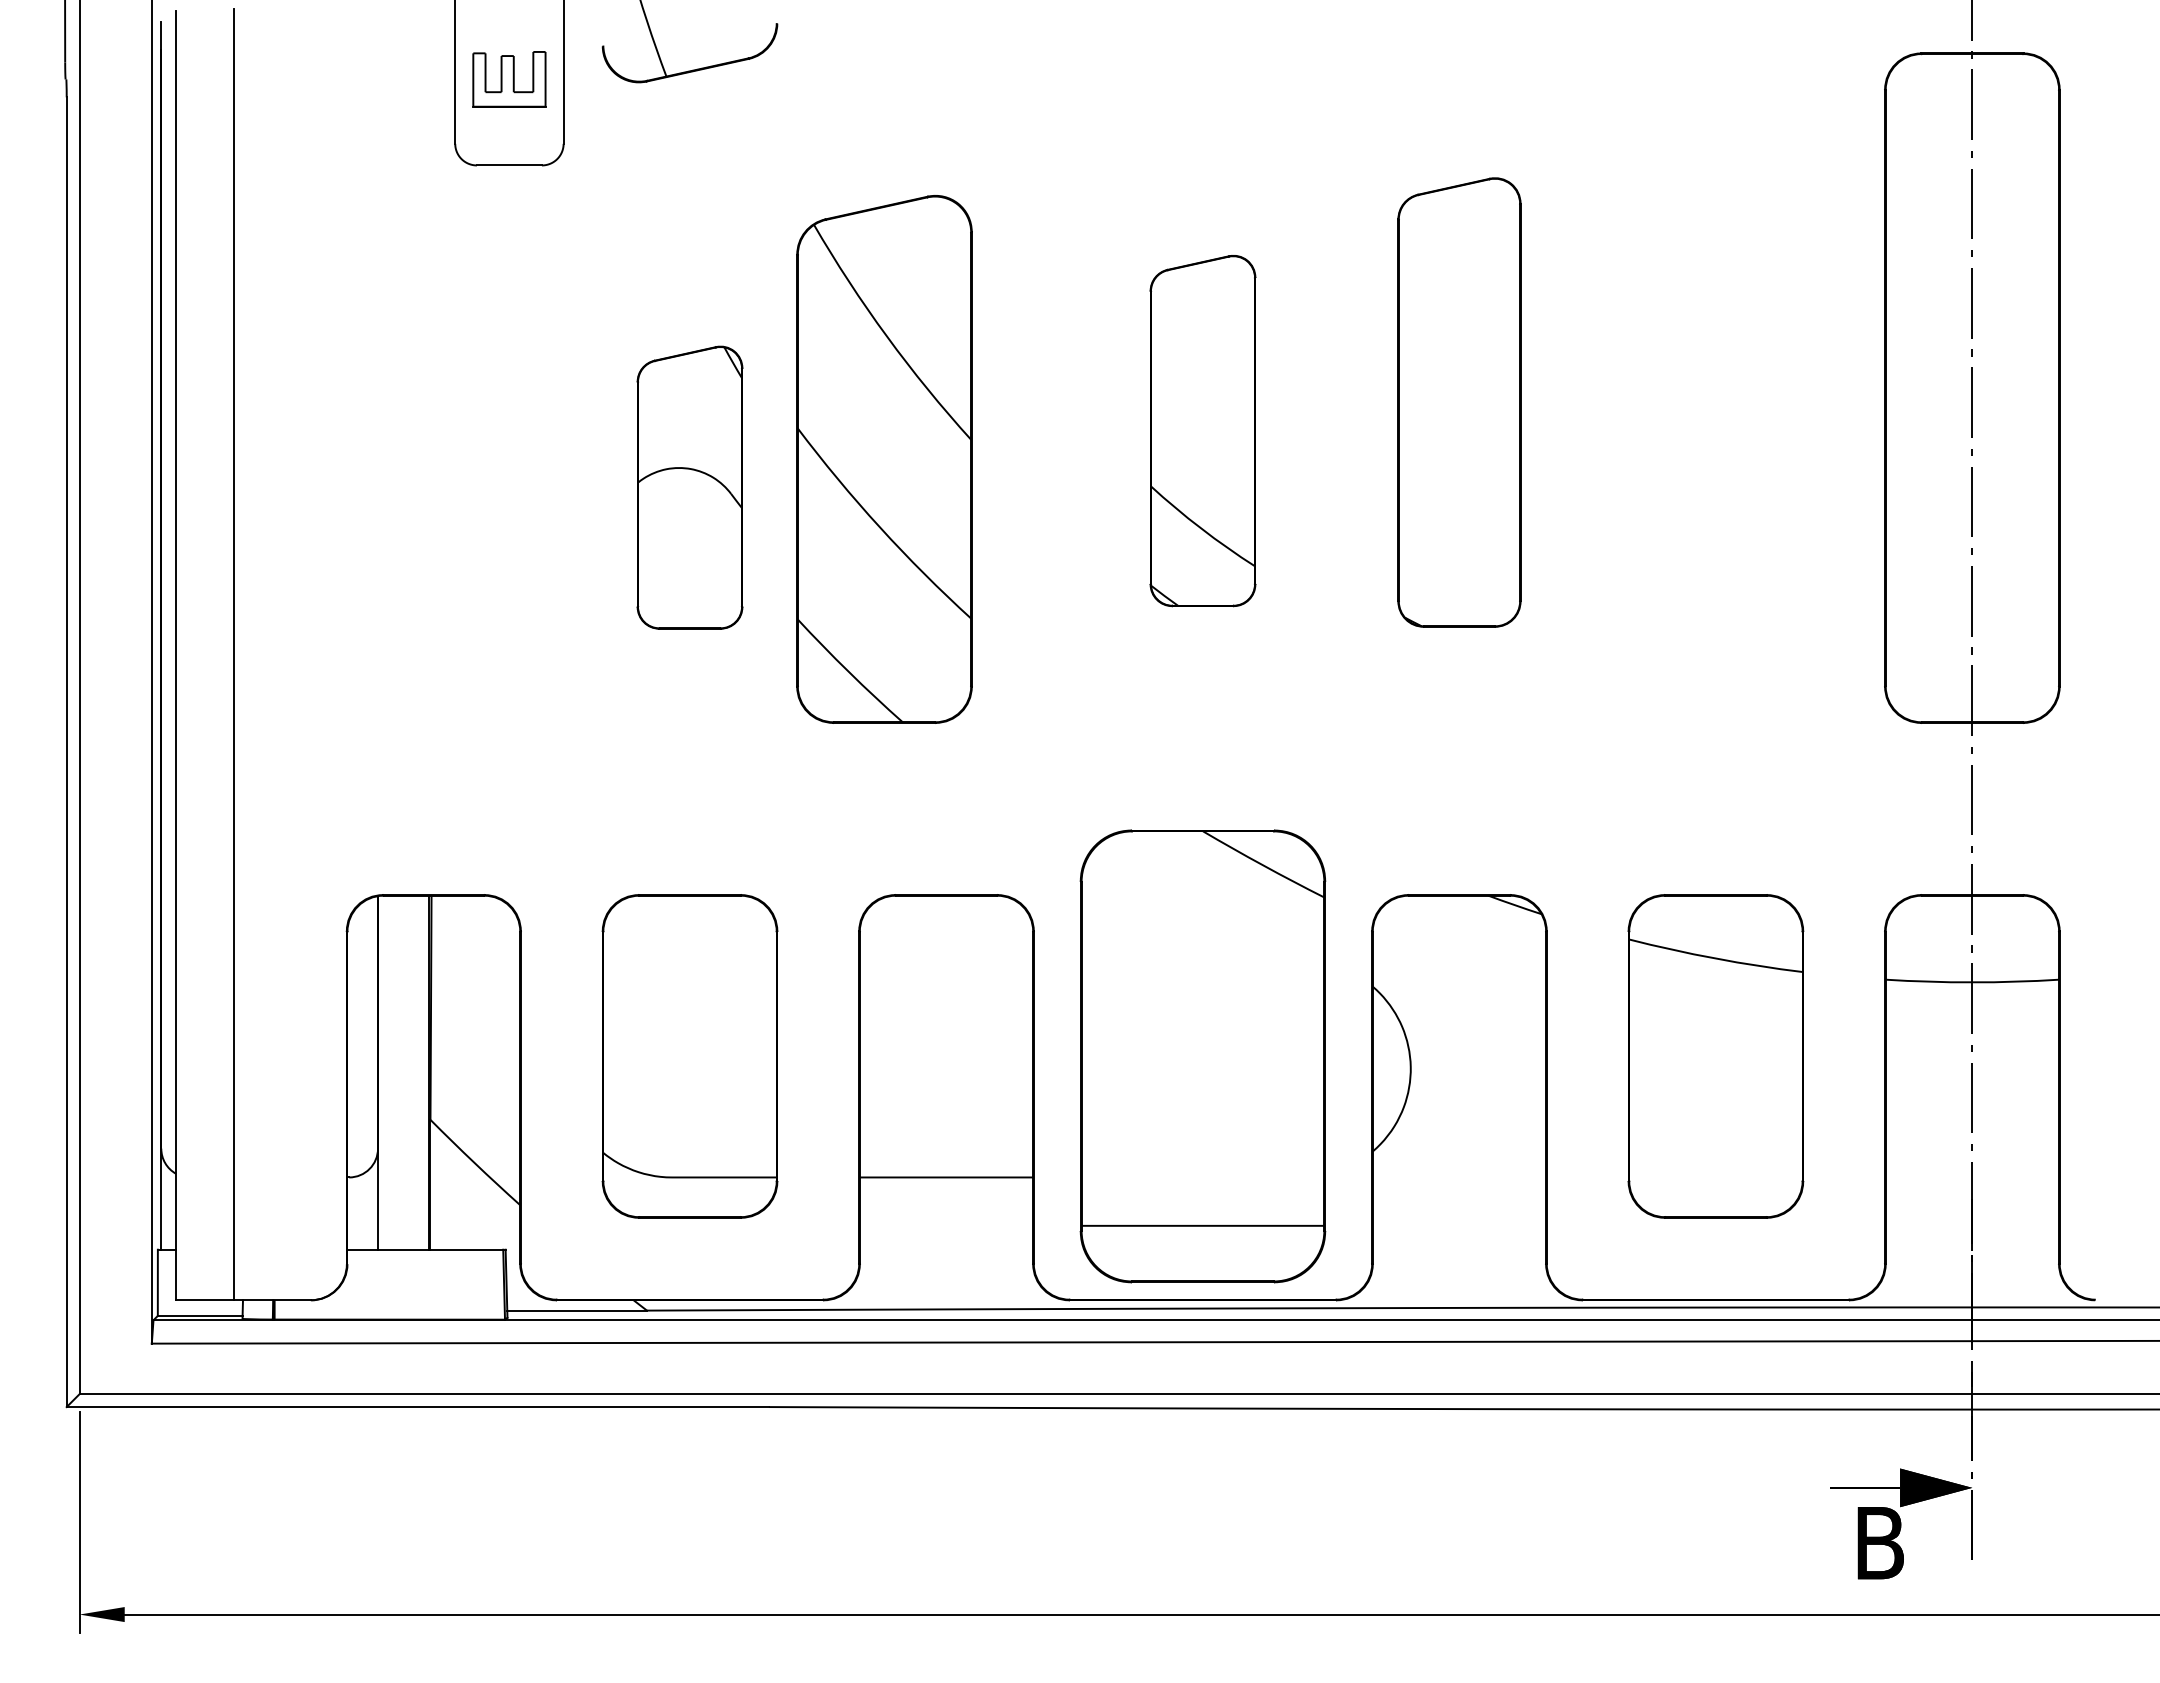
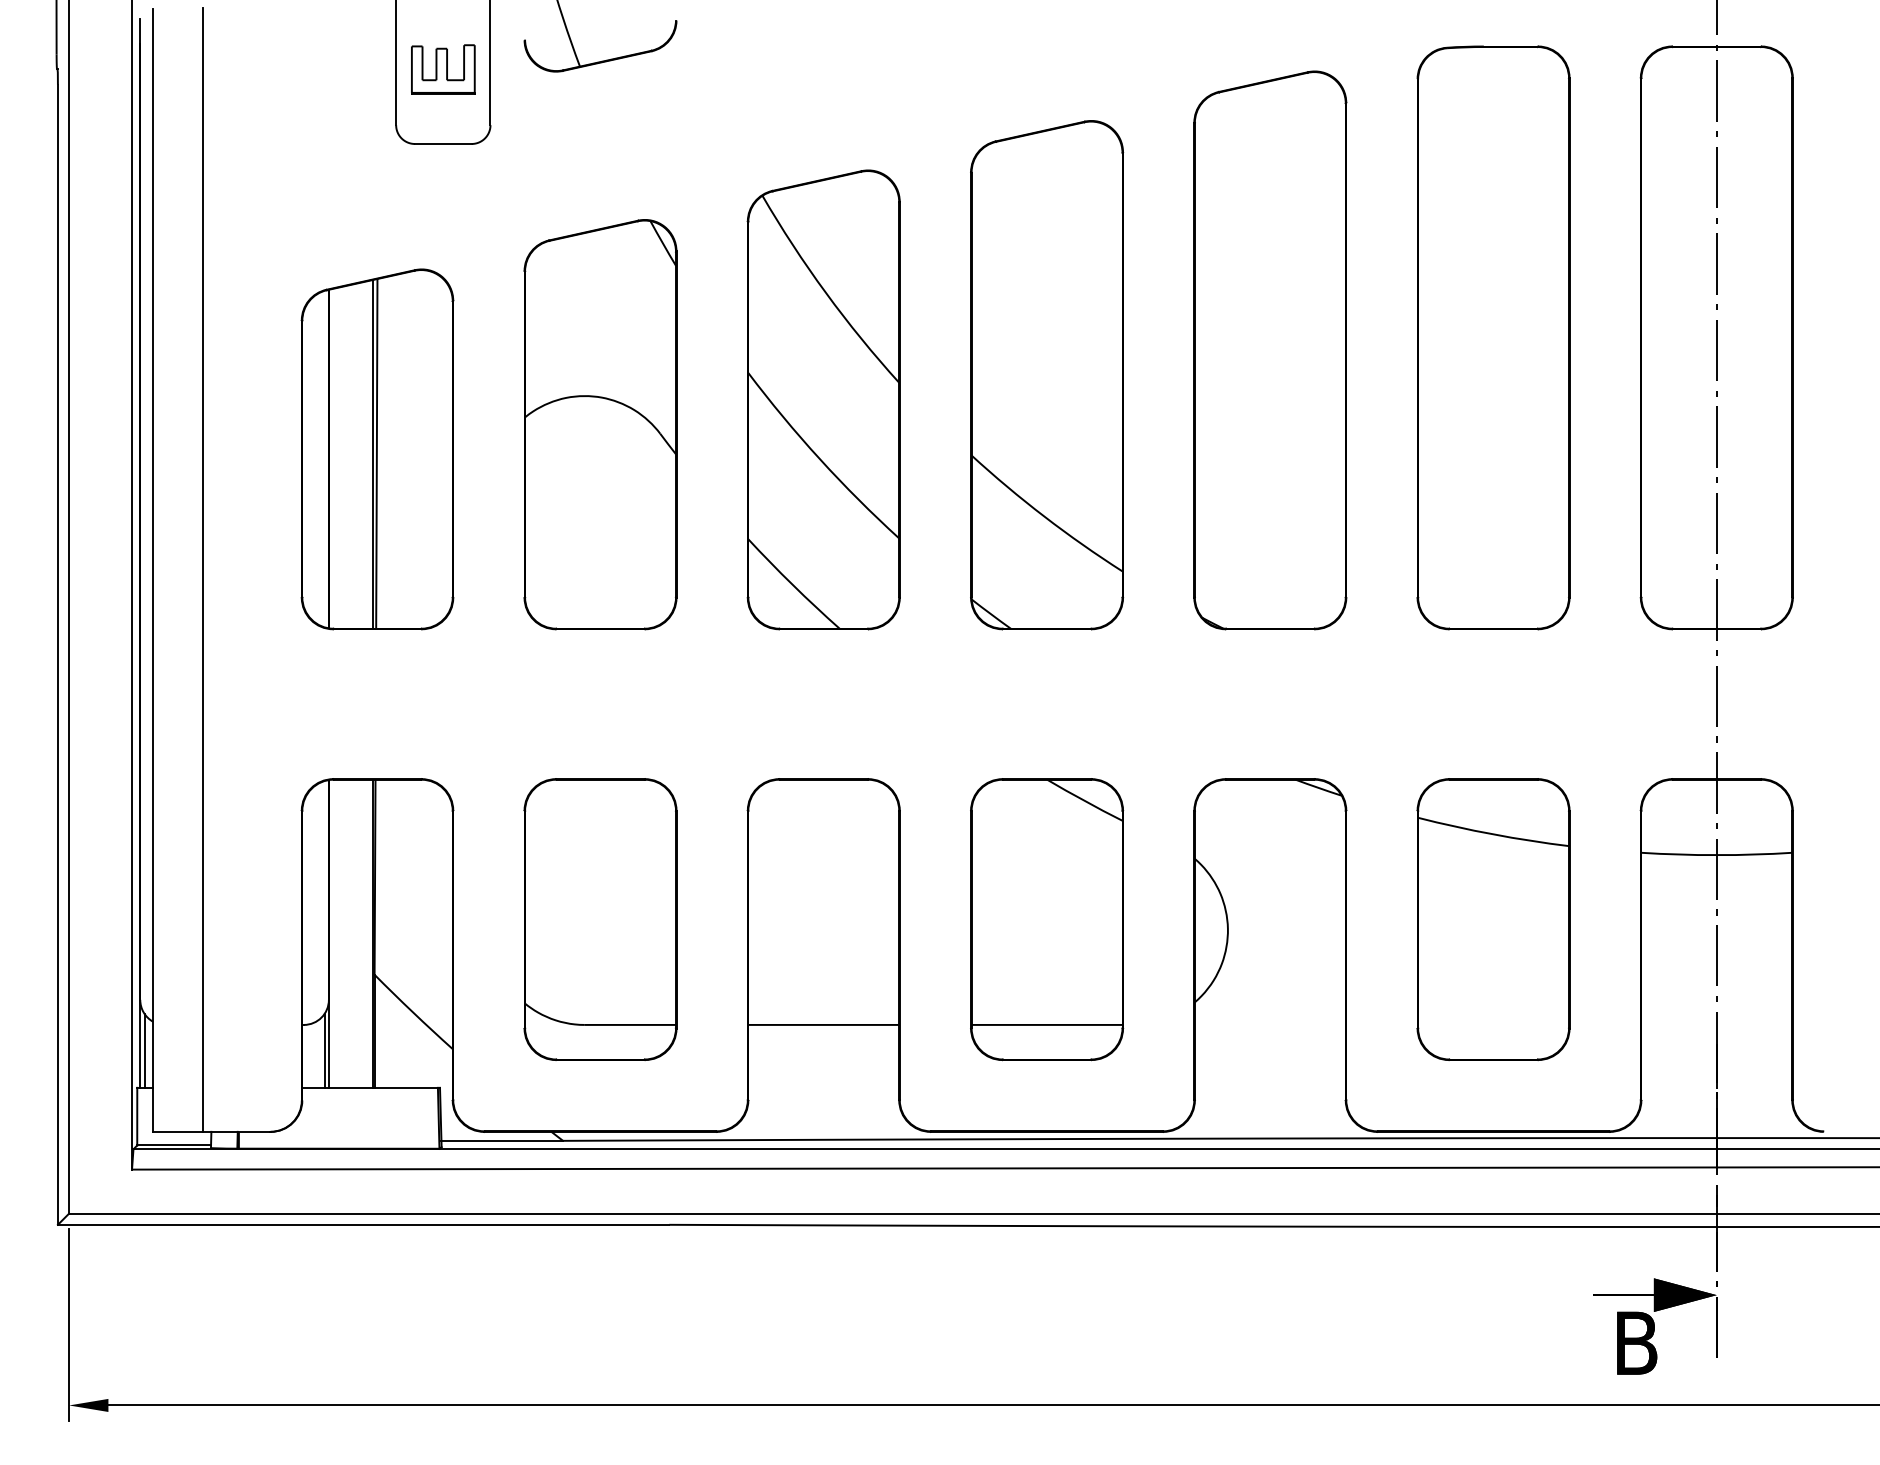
part: (1715, 387) -> (1493, 337), added
part: (1459, 402) -> (1270, 350), size x1.43
part: (1202, 430) -> (1046, 374), size x1.67
part: (884, 459) -> (823, 399), moved
part: (689, 487) -> (600, 424), size x1.67
part: (433, 515) -> (377, 448), added
part: (1202, 1056) -> (1046, 919), size x0.71
line: (166, 1206) -> (144, 1050), added
line: (372, 1206) -> (324, 1050), added

